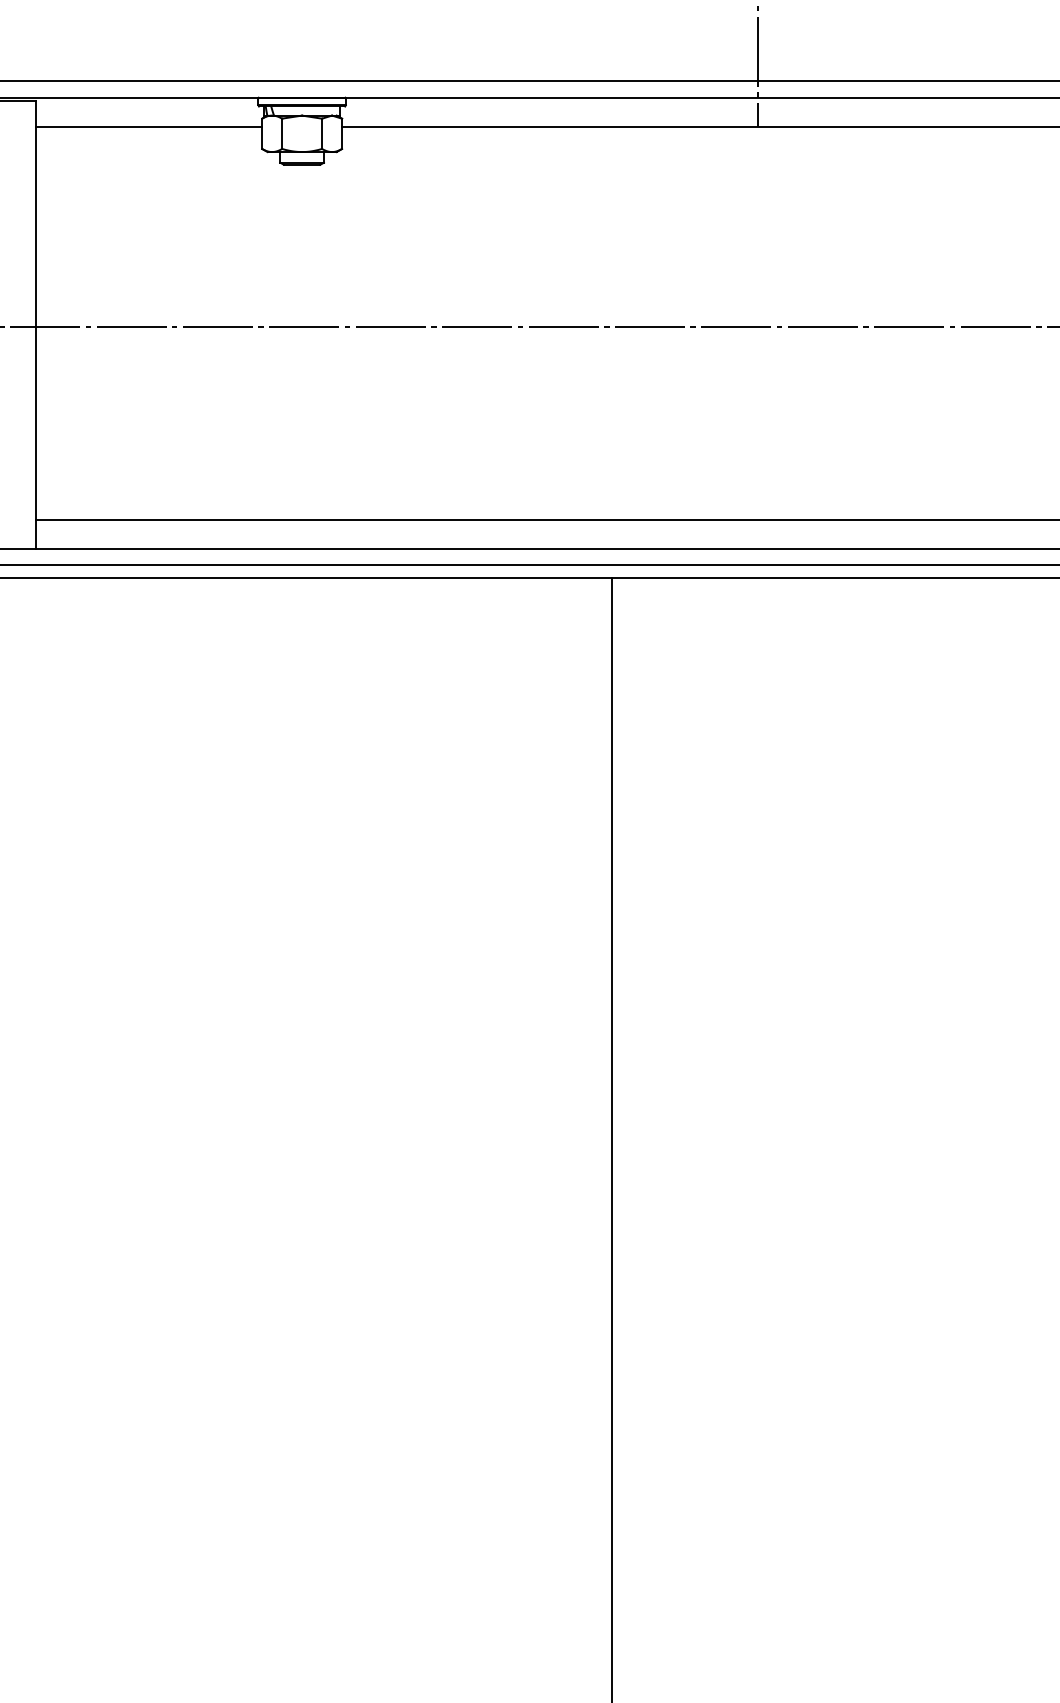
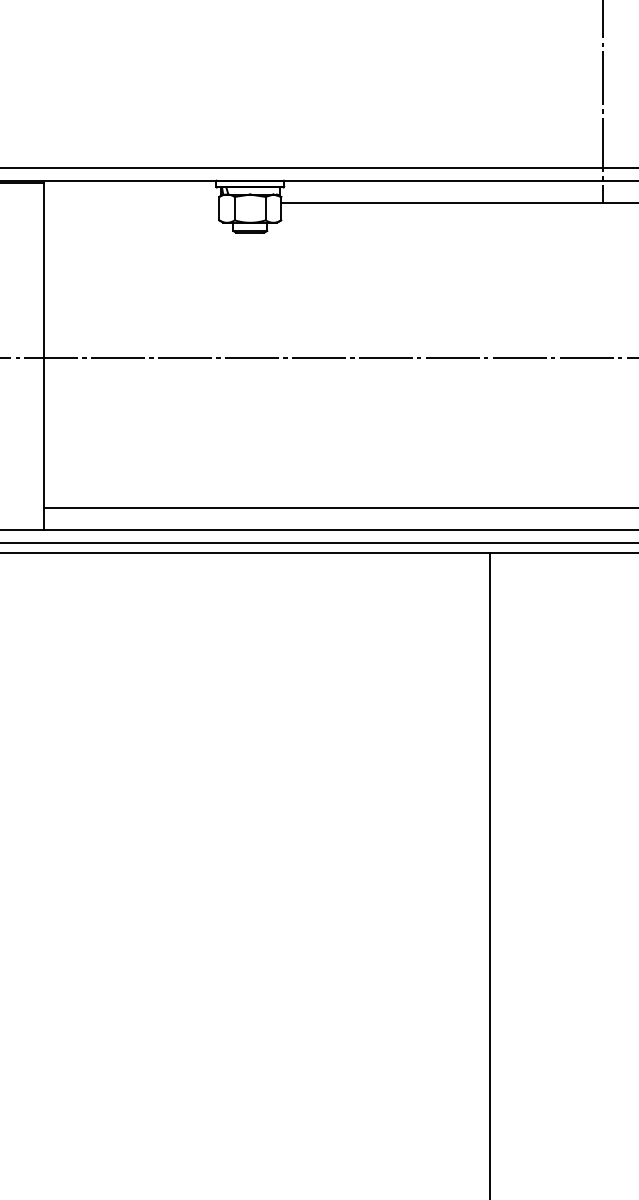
line: (149, 126) -> (131, 202), removed

